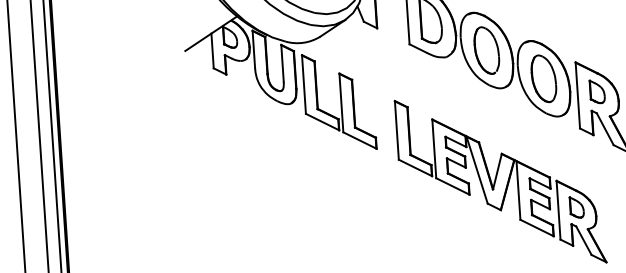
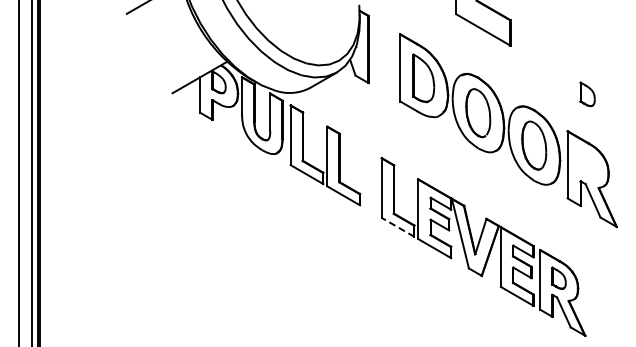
part: (597, 91) -> (587, 94), moved
line: (415, 168) -> (398, 227), solid -> dashed

